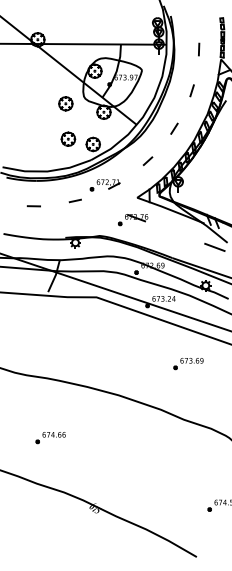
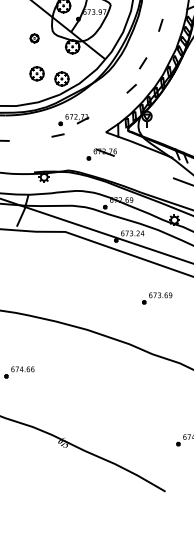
part: (65, 103) -> (34, 38), size x0.6
line: (147, 161) -> (131, 89), moved
line: (74, 200) -> (57, 135), moved

